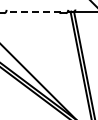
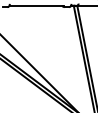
line: (33, 11) -> (36, 5), dashed -> solid

